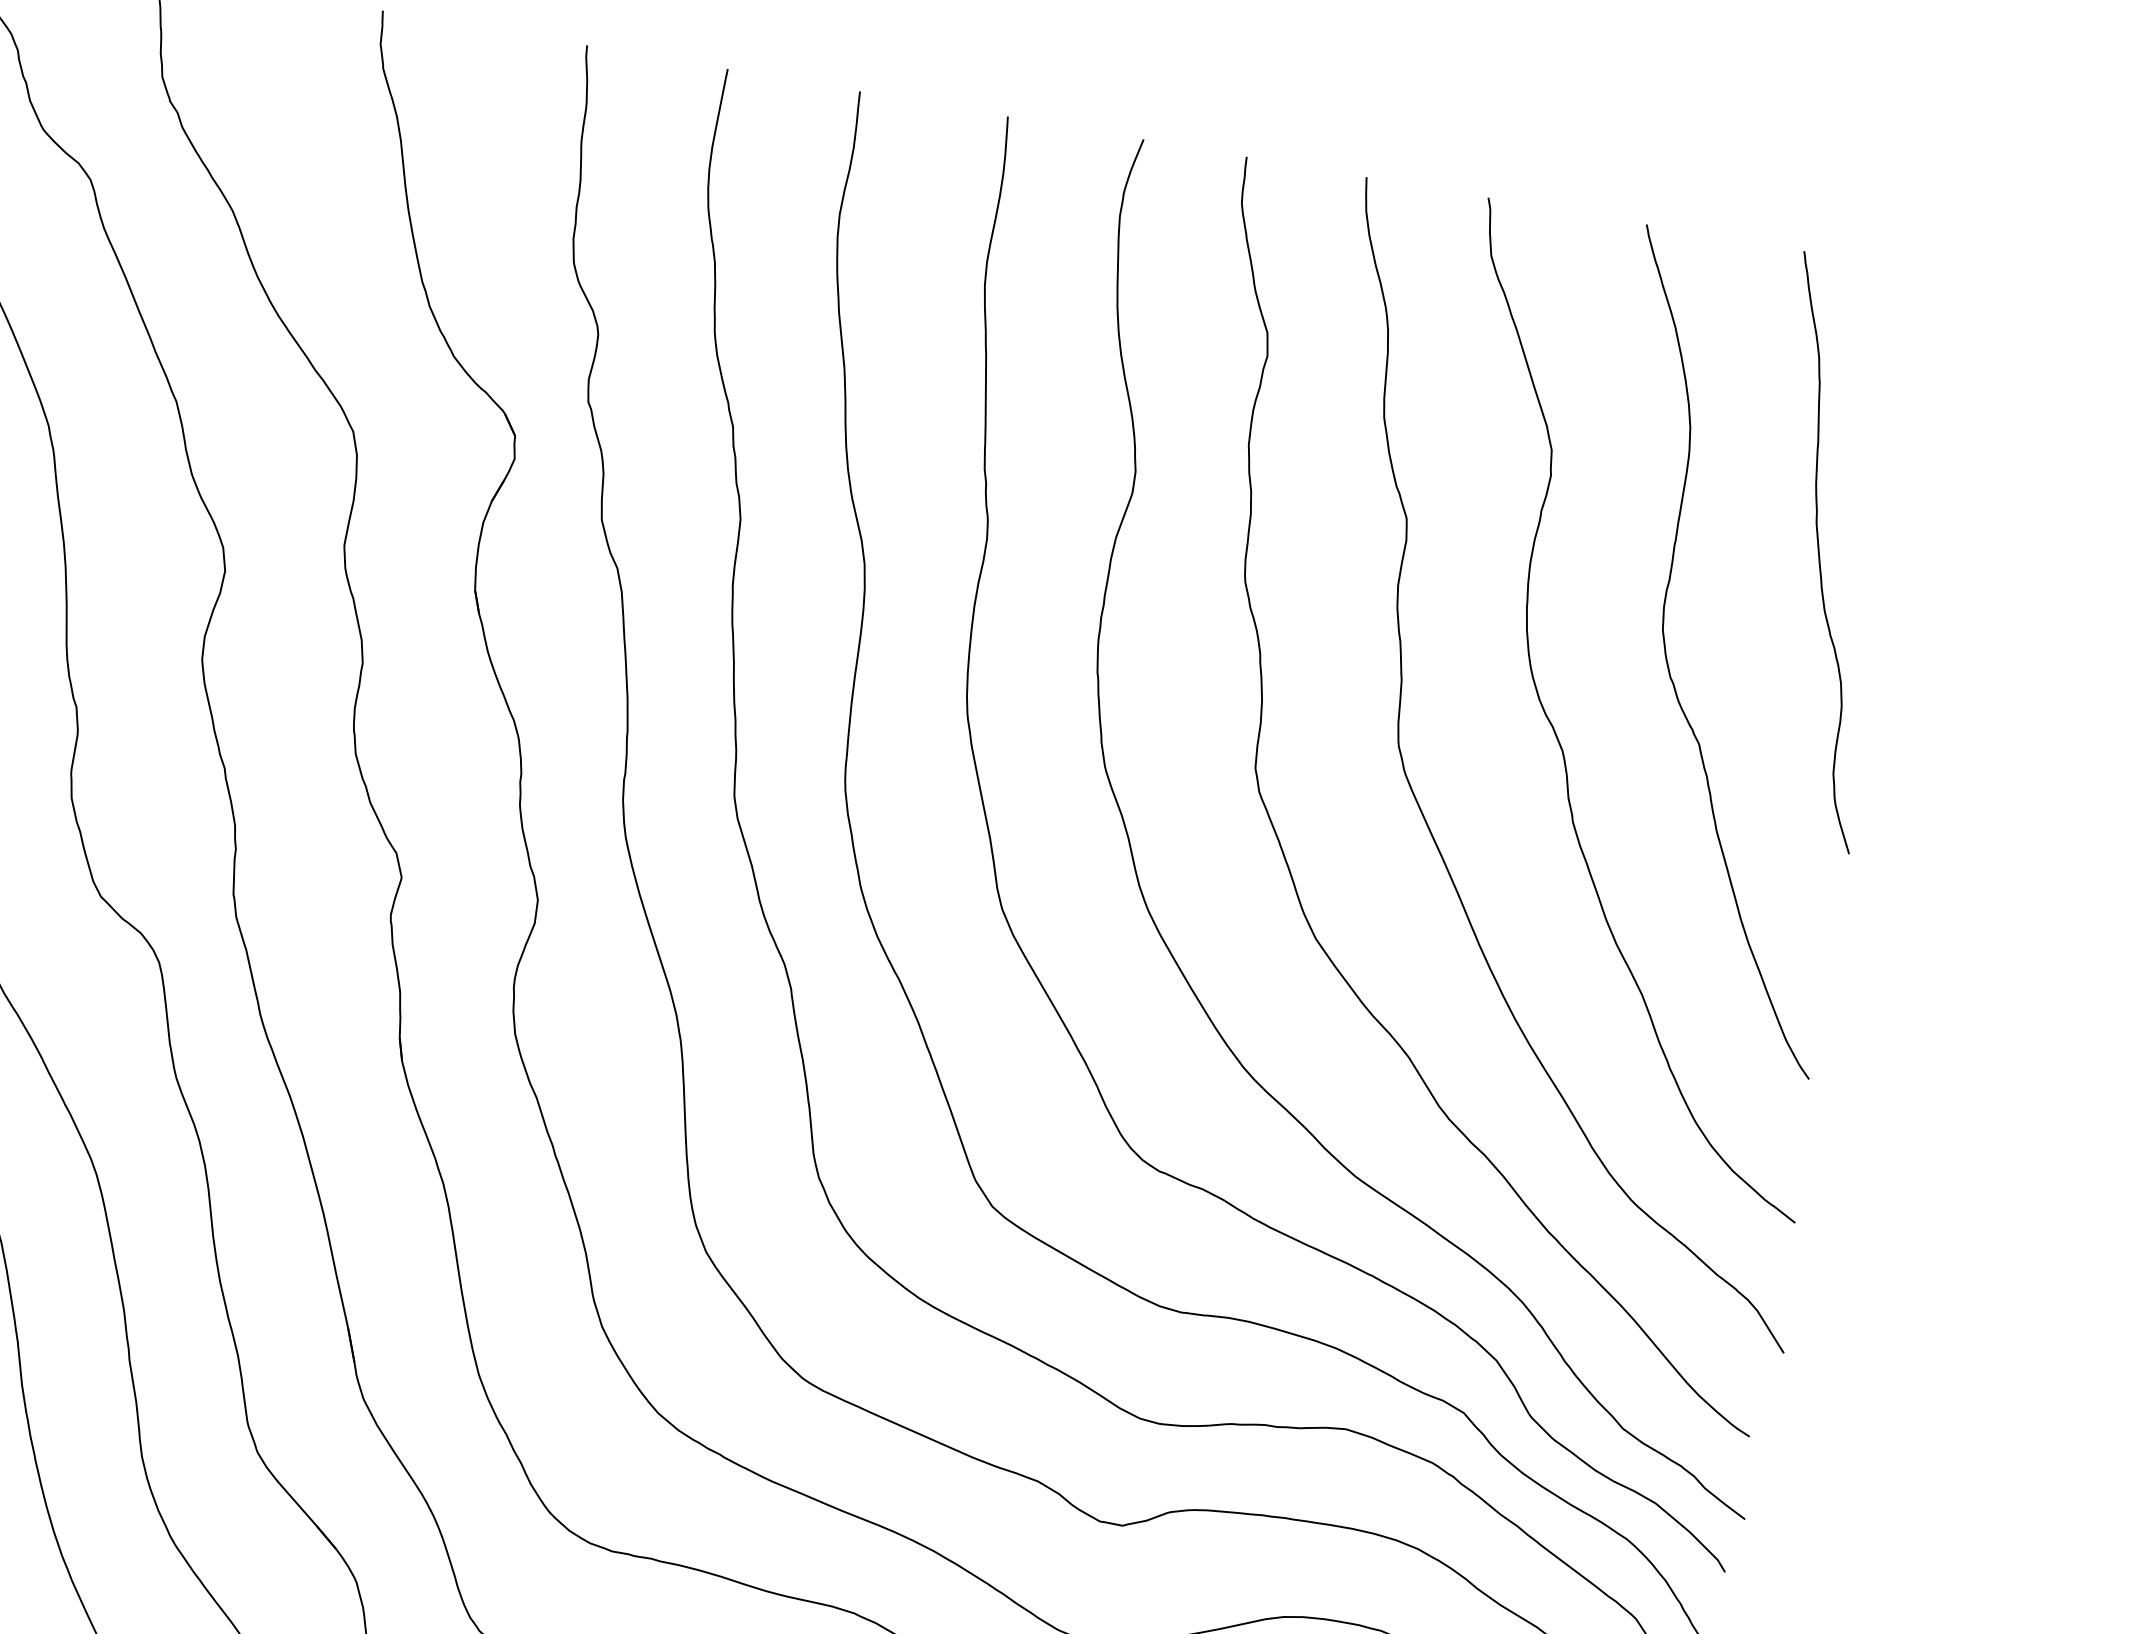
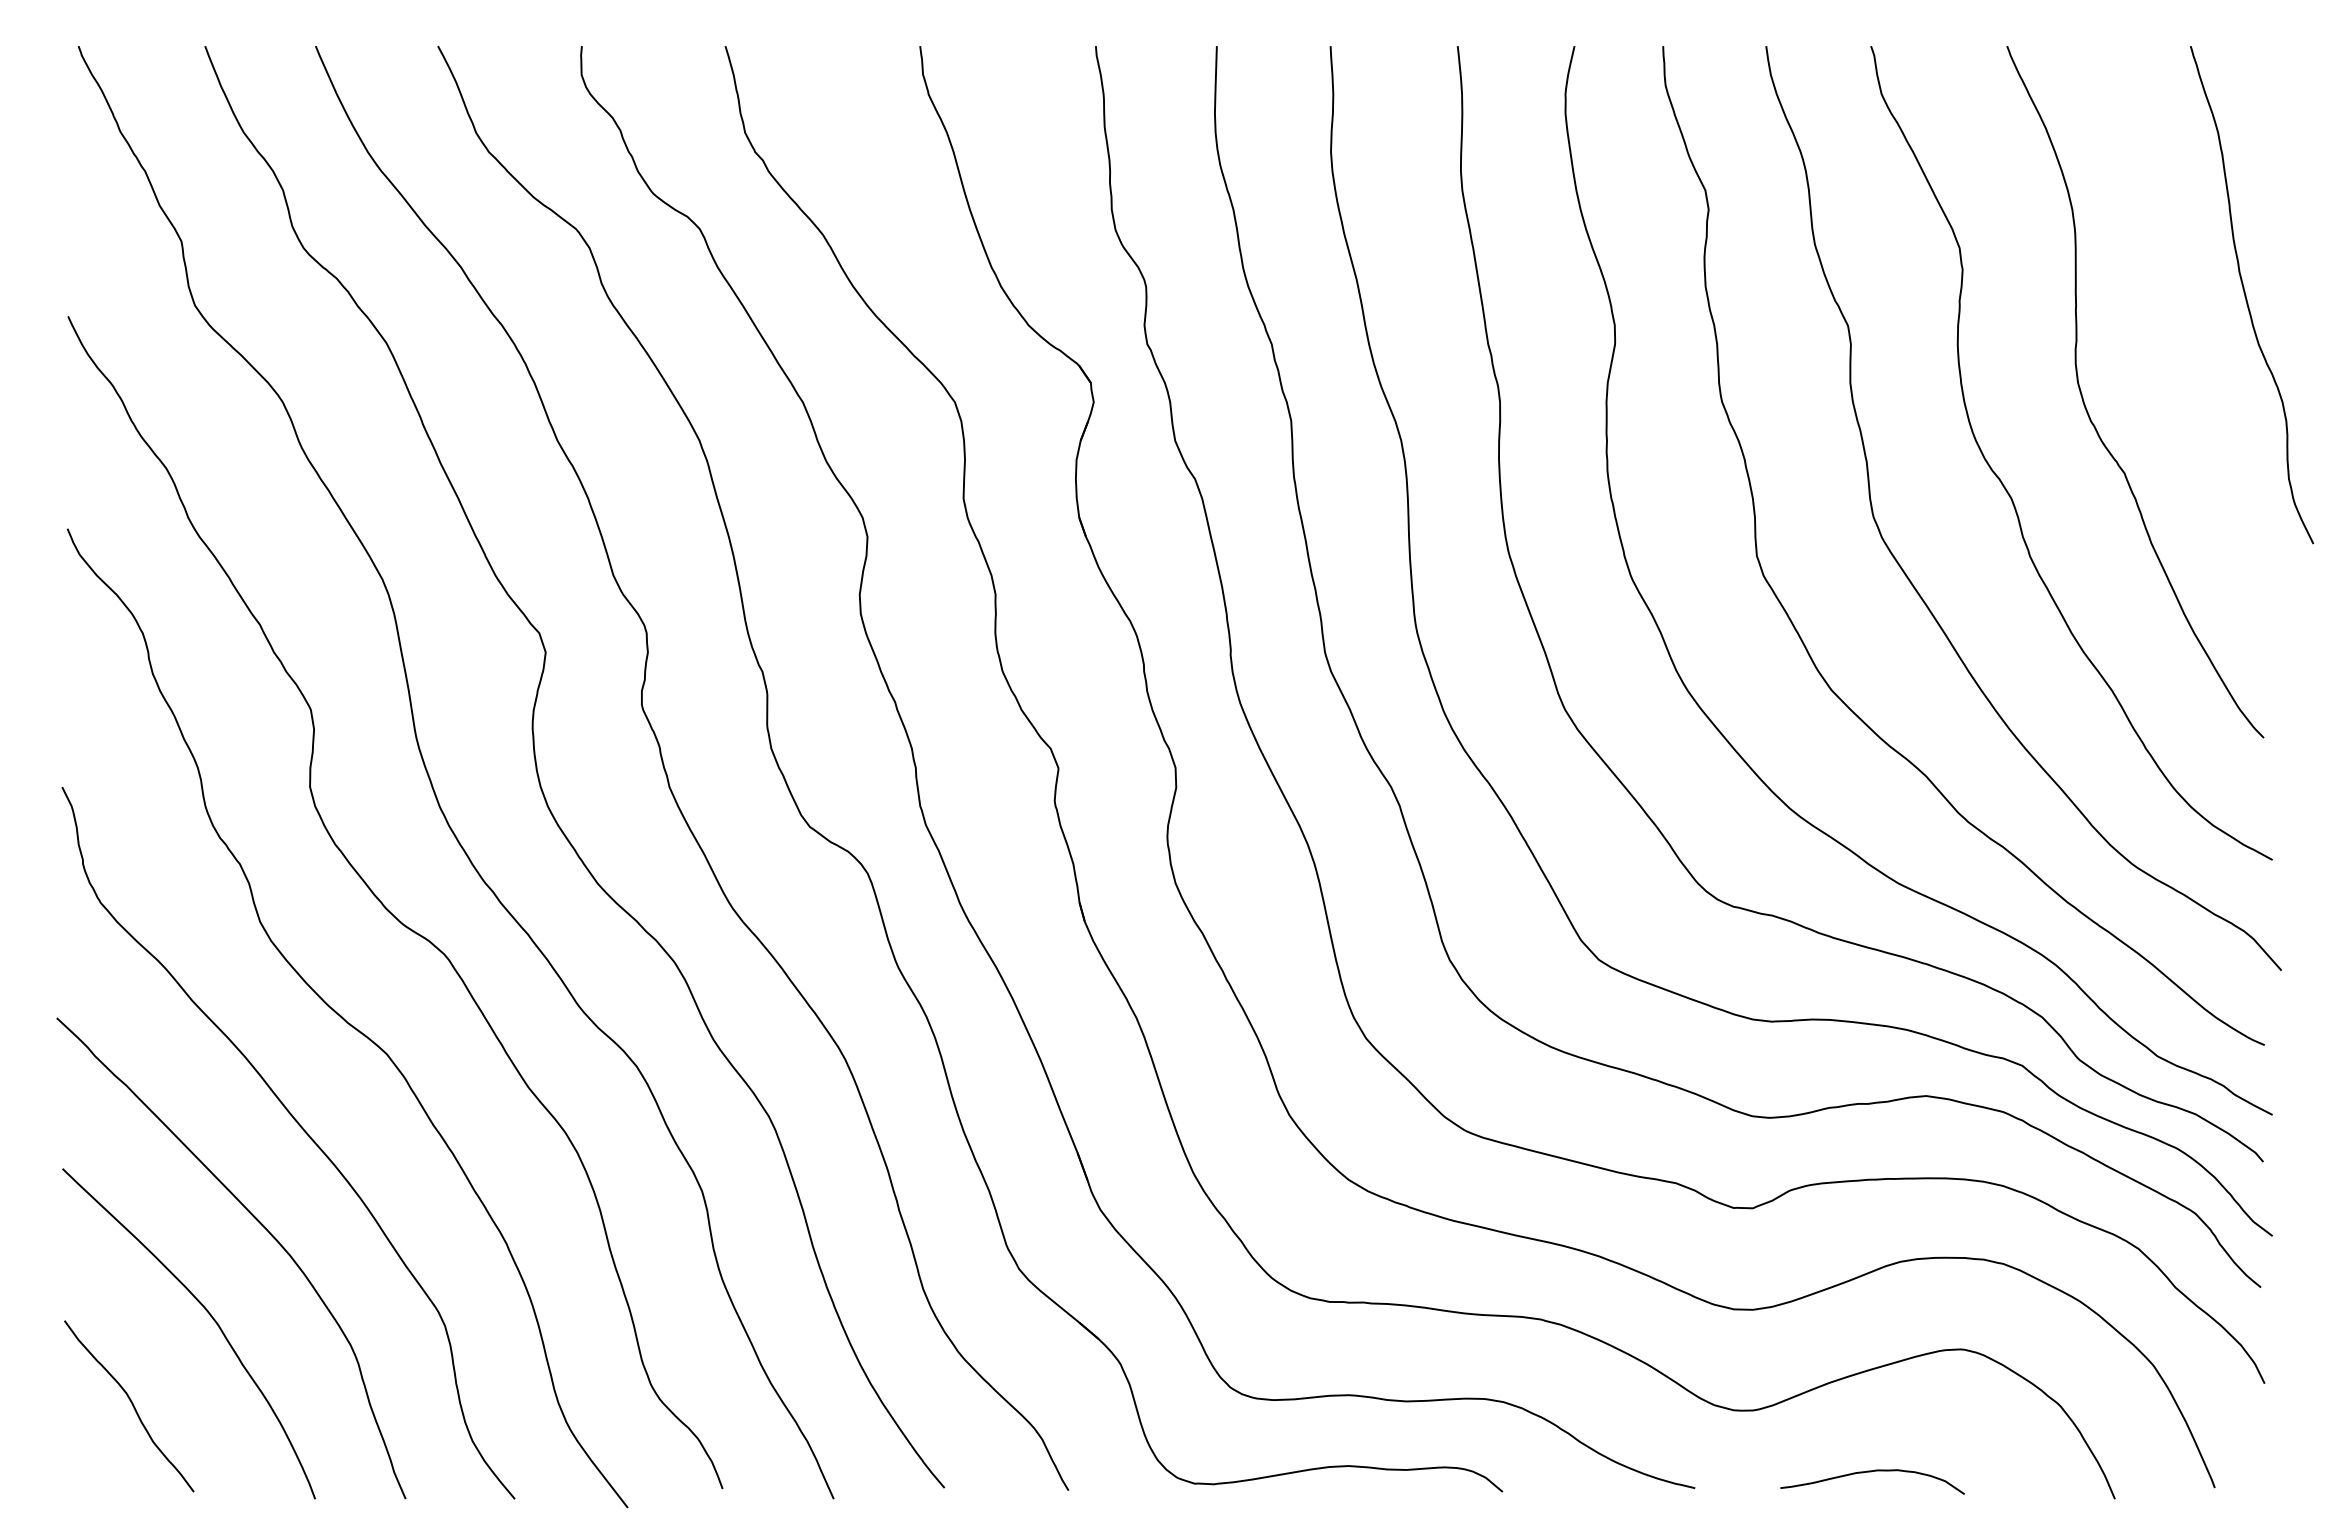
curve: (1820, 552) -> (2246, 295), moved

